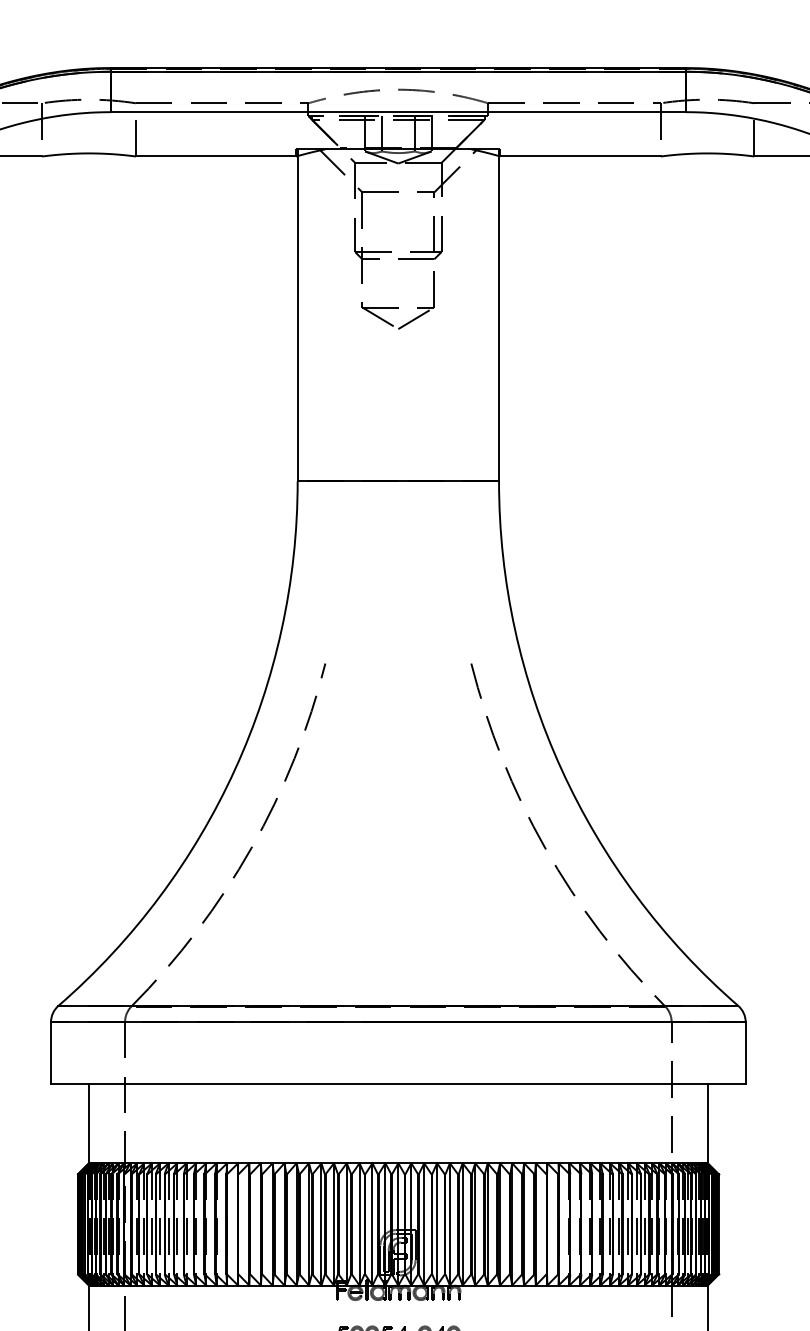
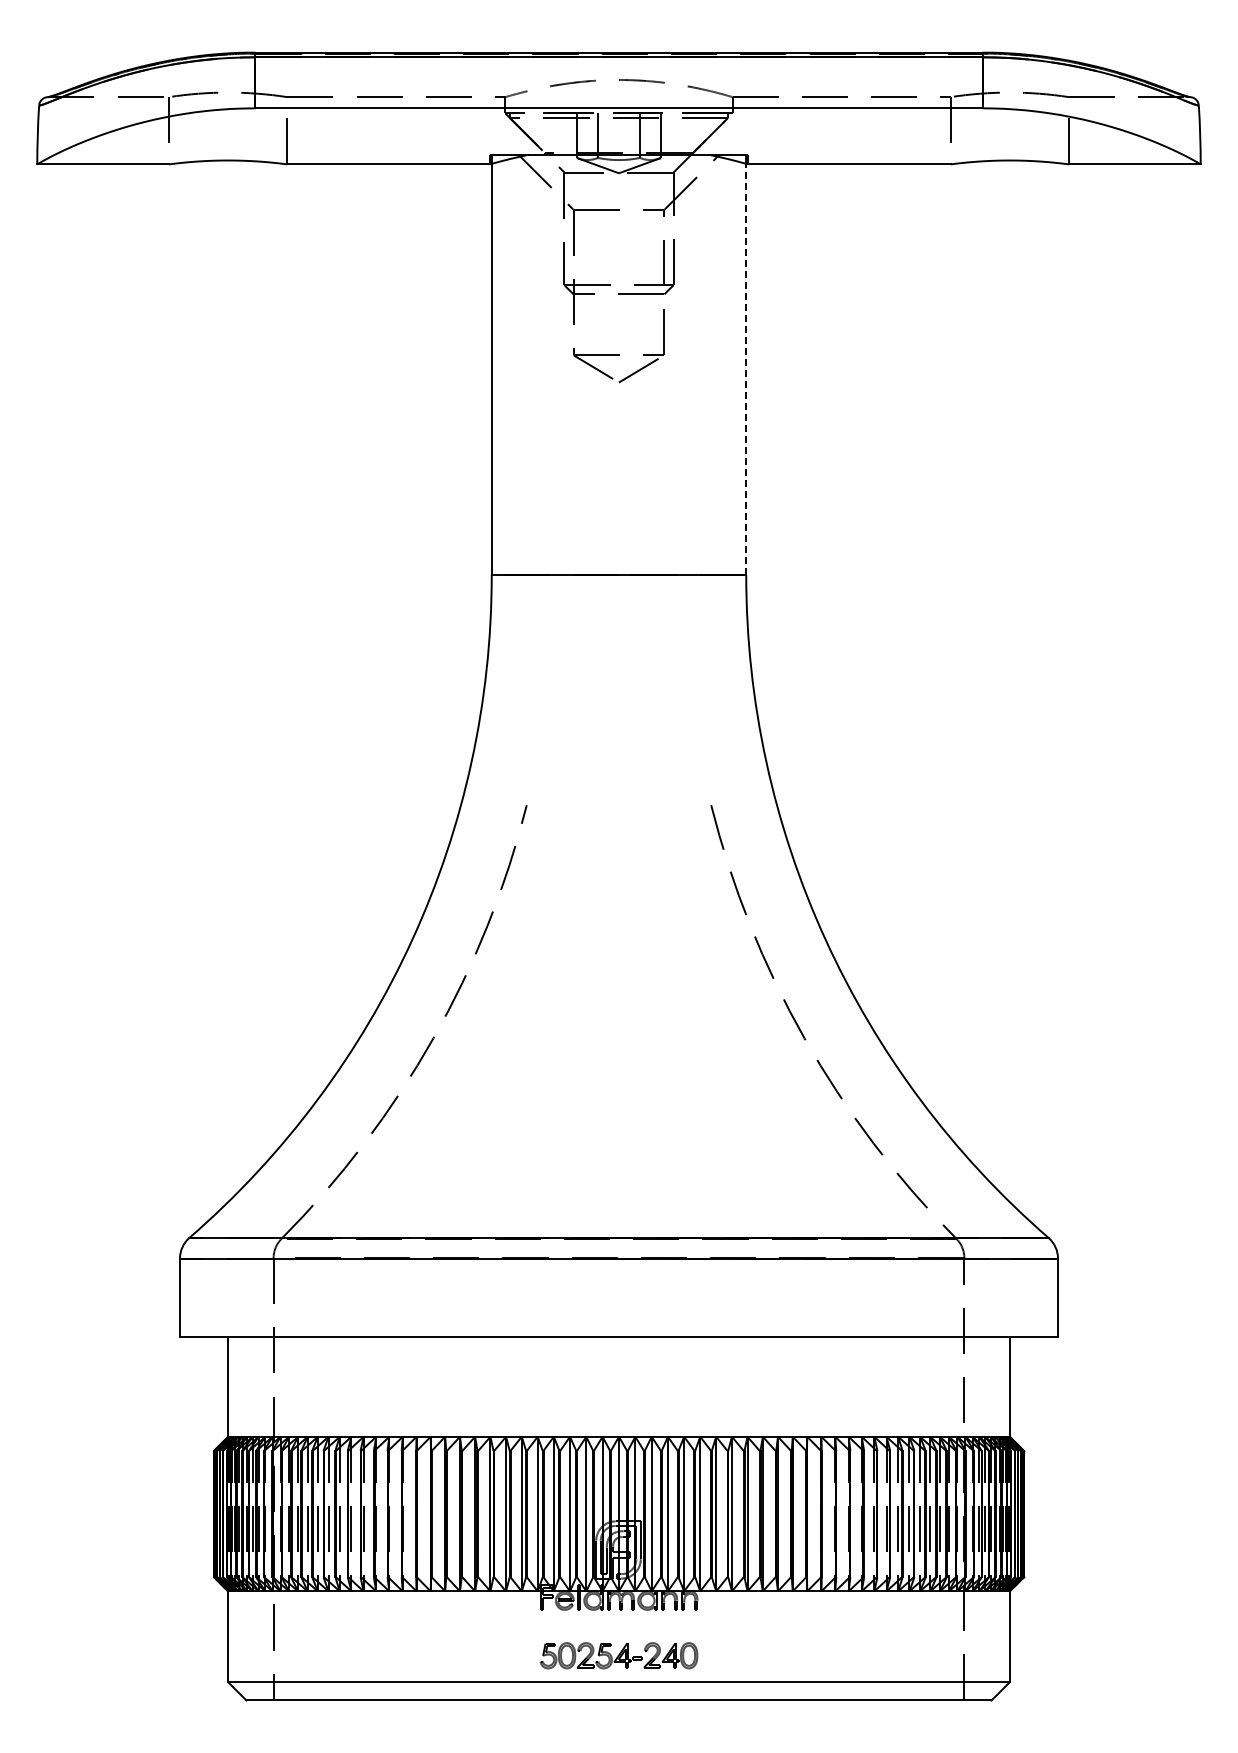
line: (499, 318) -> (746, 369), solid -> dashed

